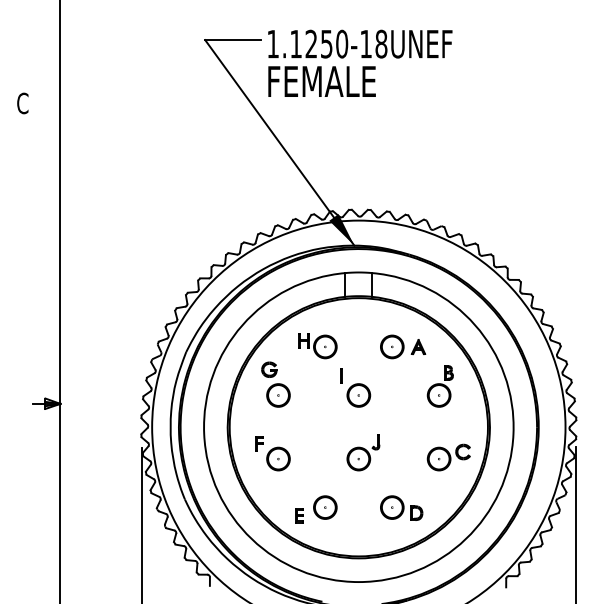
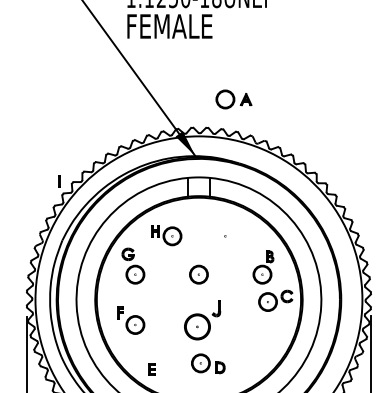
part: (403, 346) -> (234, 99), moved
line: (341, 375) -> (59, 181), moved
part: (363, 452) -> (202, 319), size x1.4
part: (448, 457) -> (275, 300), moved
part: (325, 507) -> (172, 363), removed
part: (401, 507) -> (208, 363), moved

